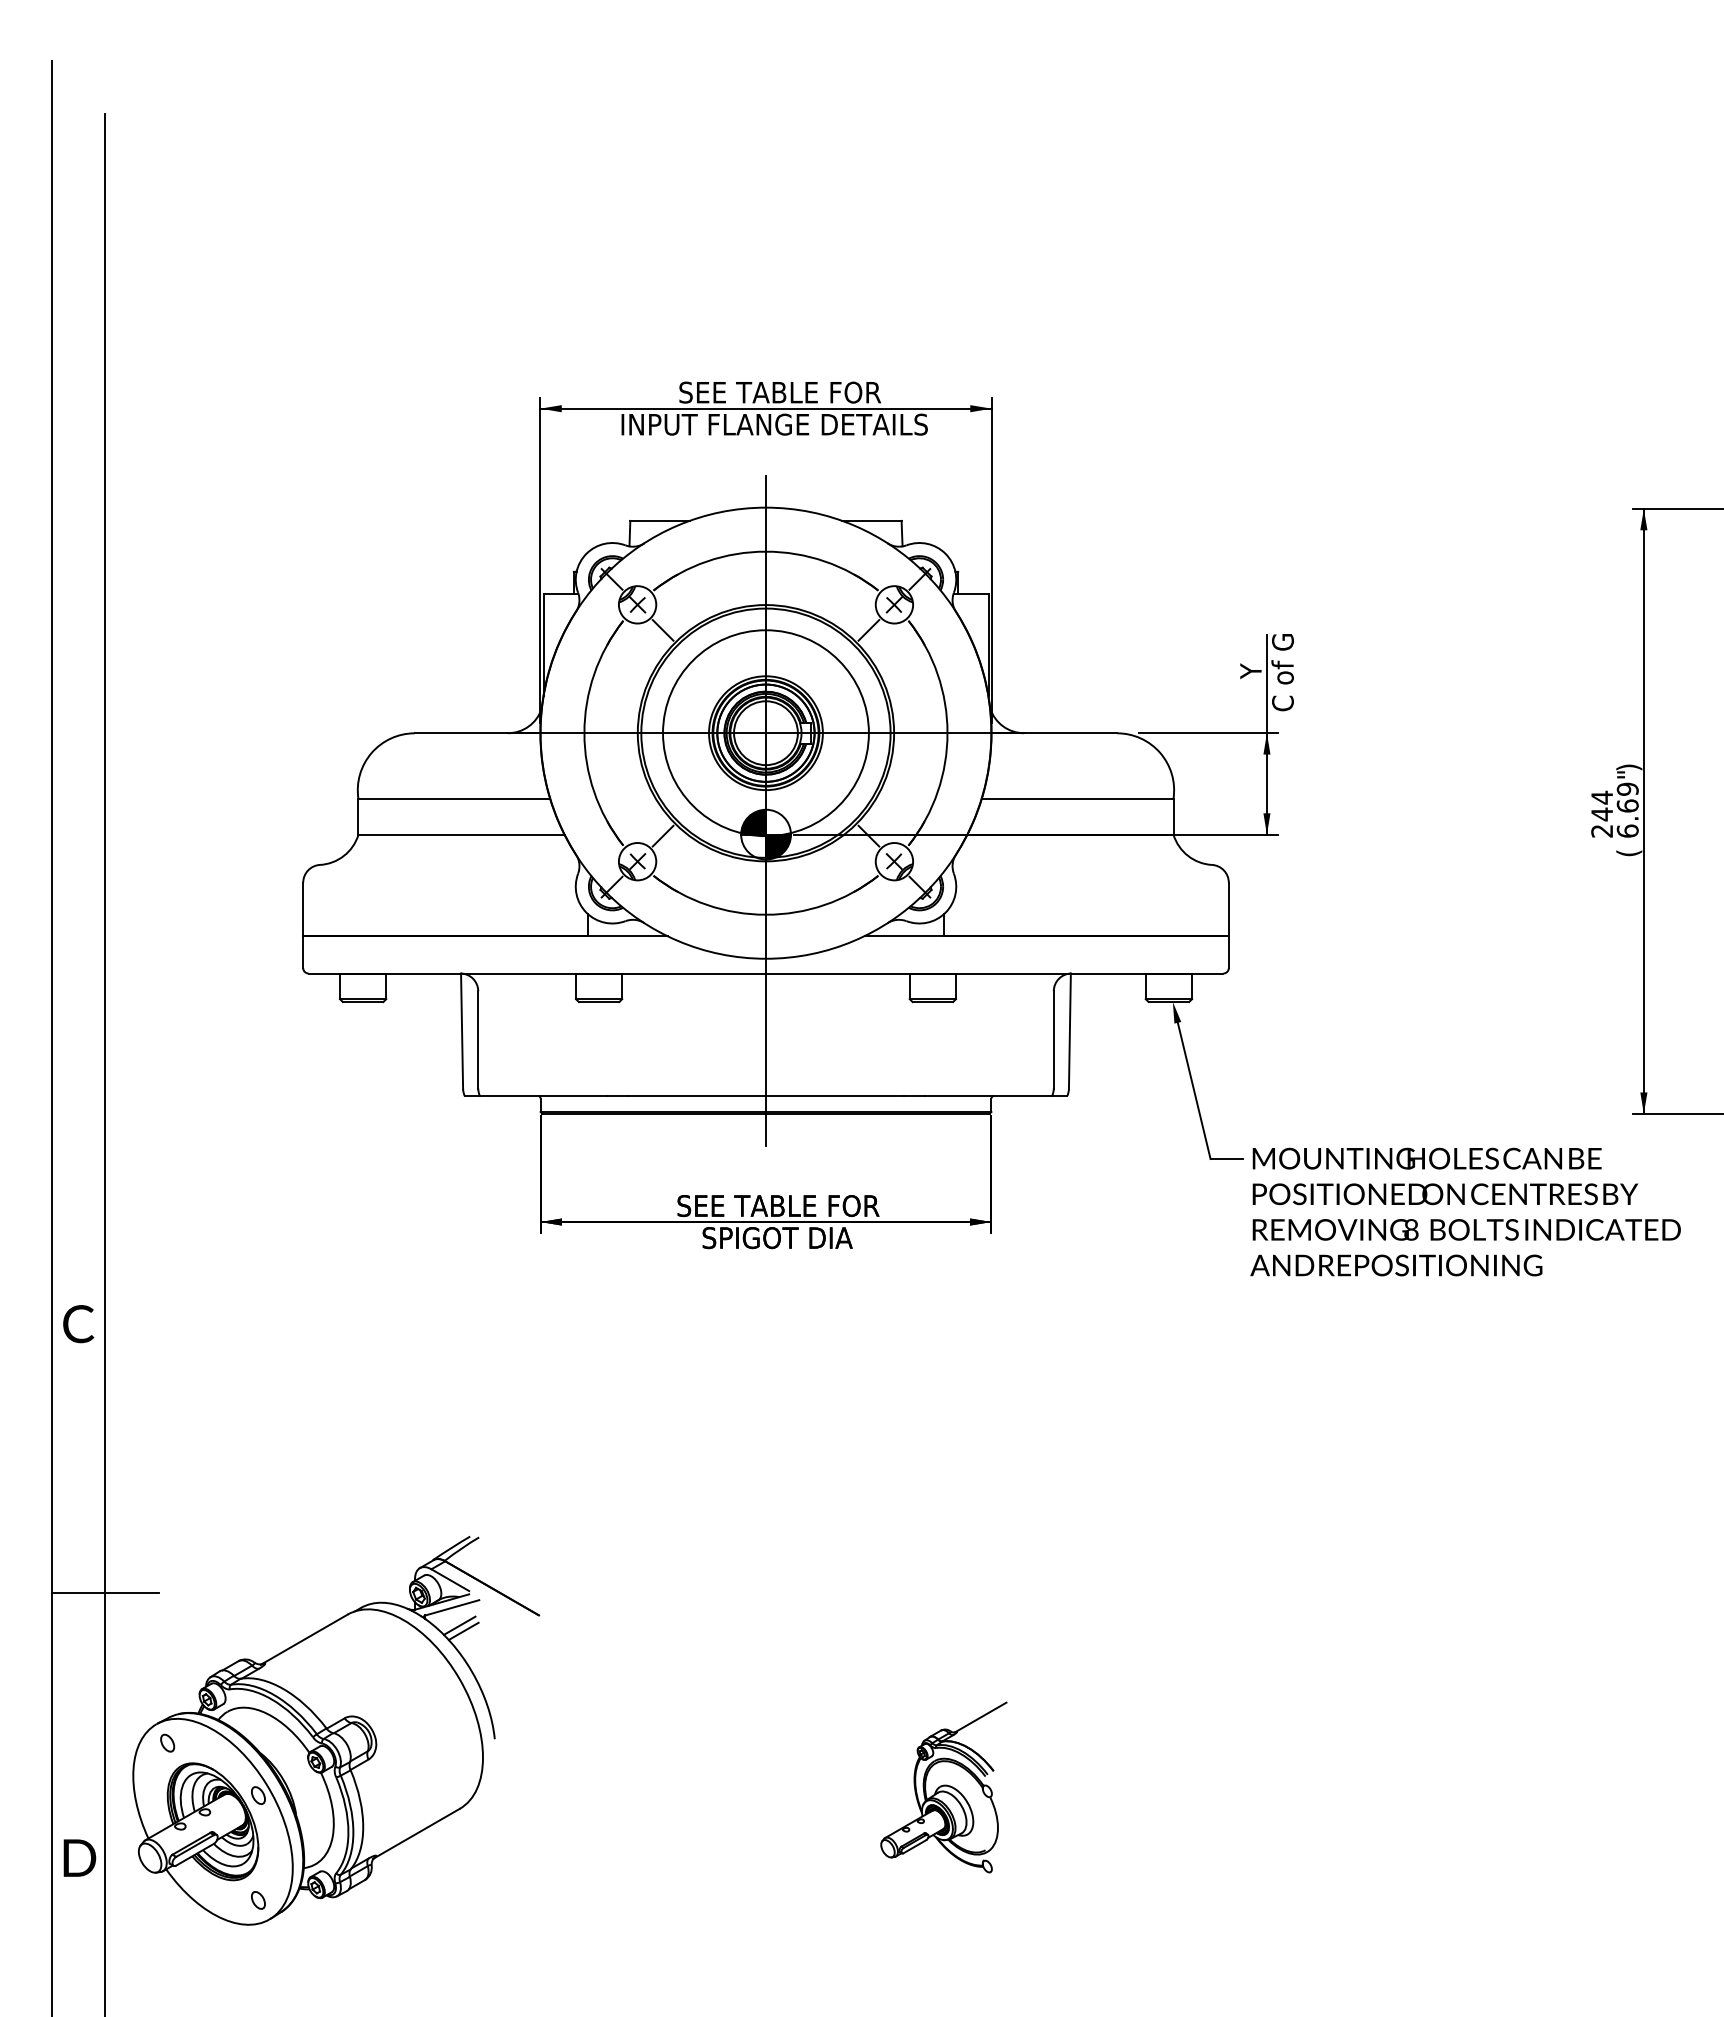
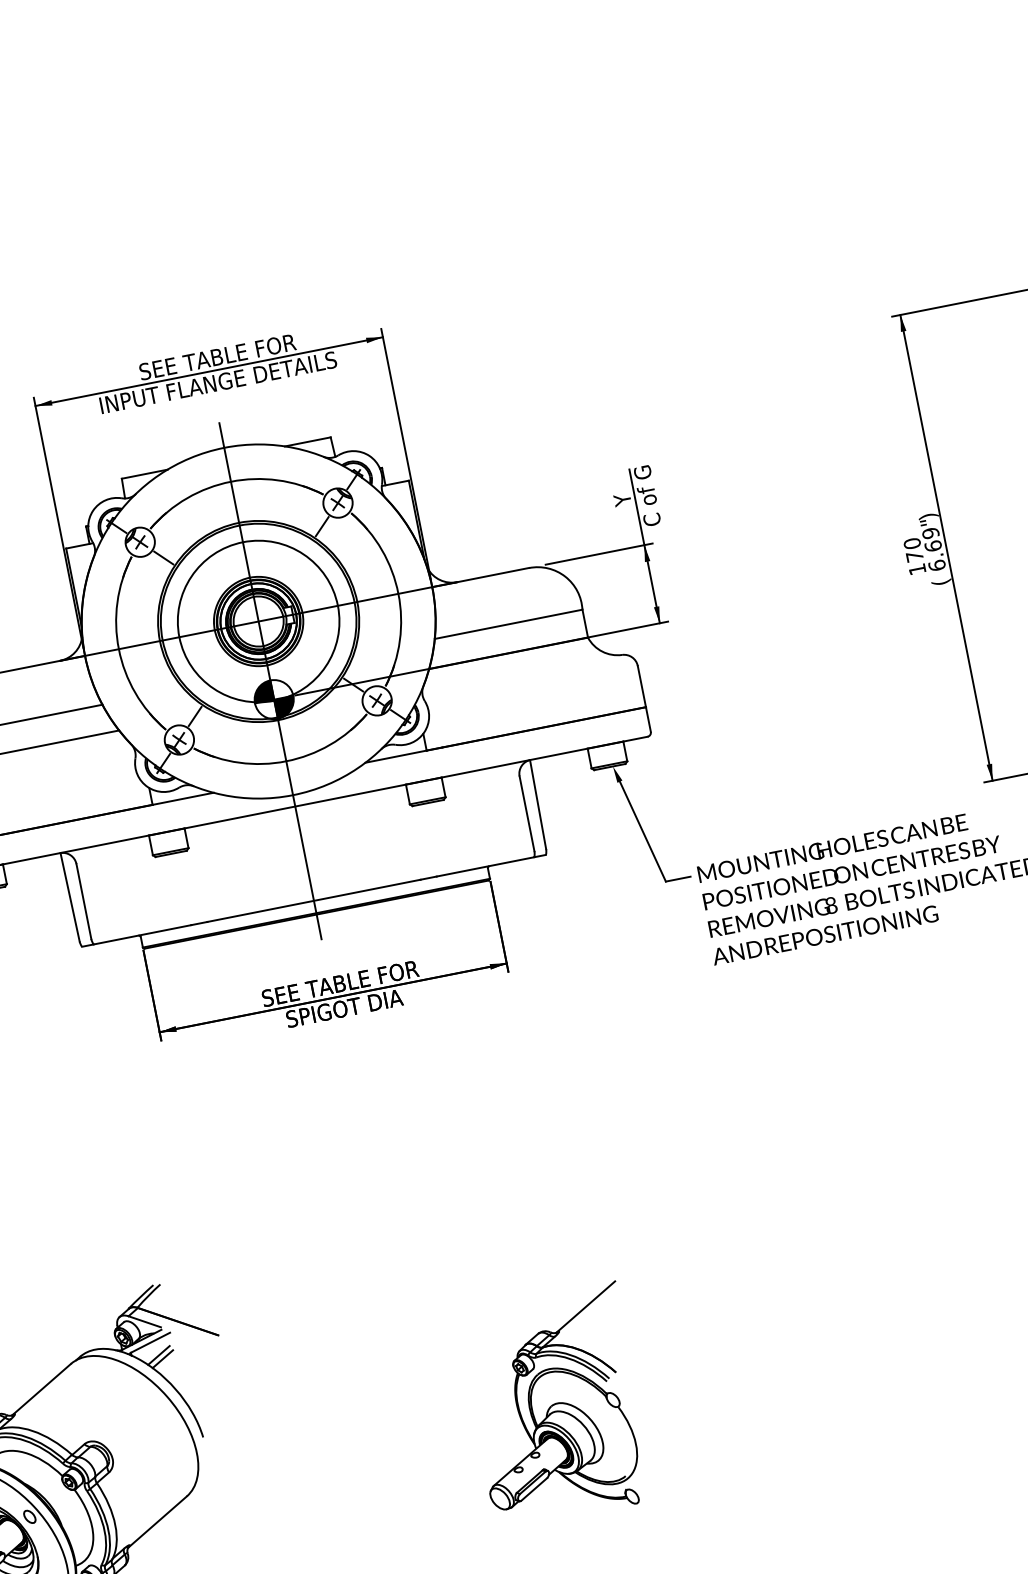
text: (1602, 813) -> (914, 555), 244 -> 170
part: (943, 1787) -> (556, 1406), size x1.67

